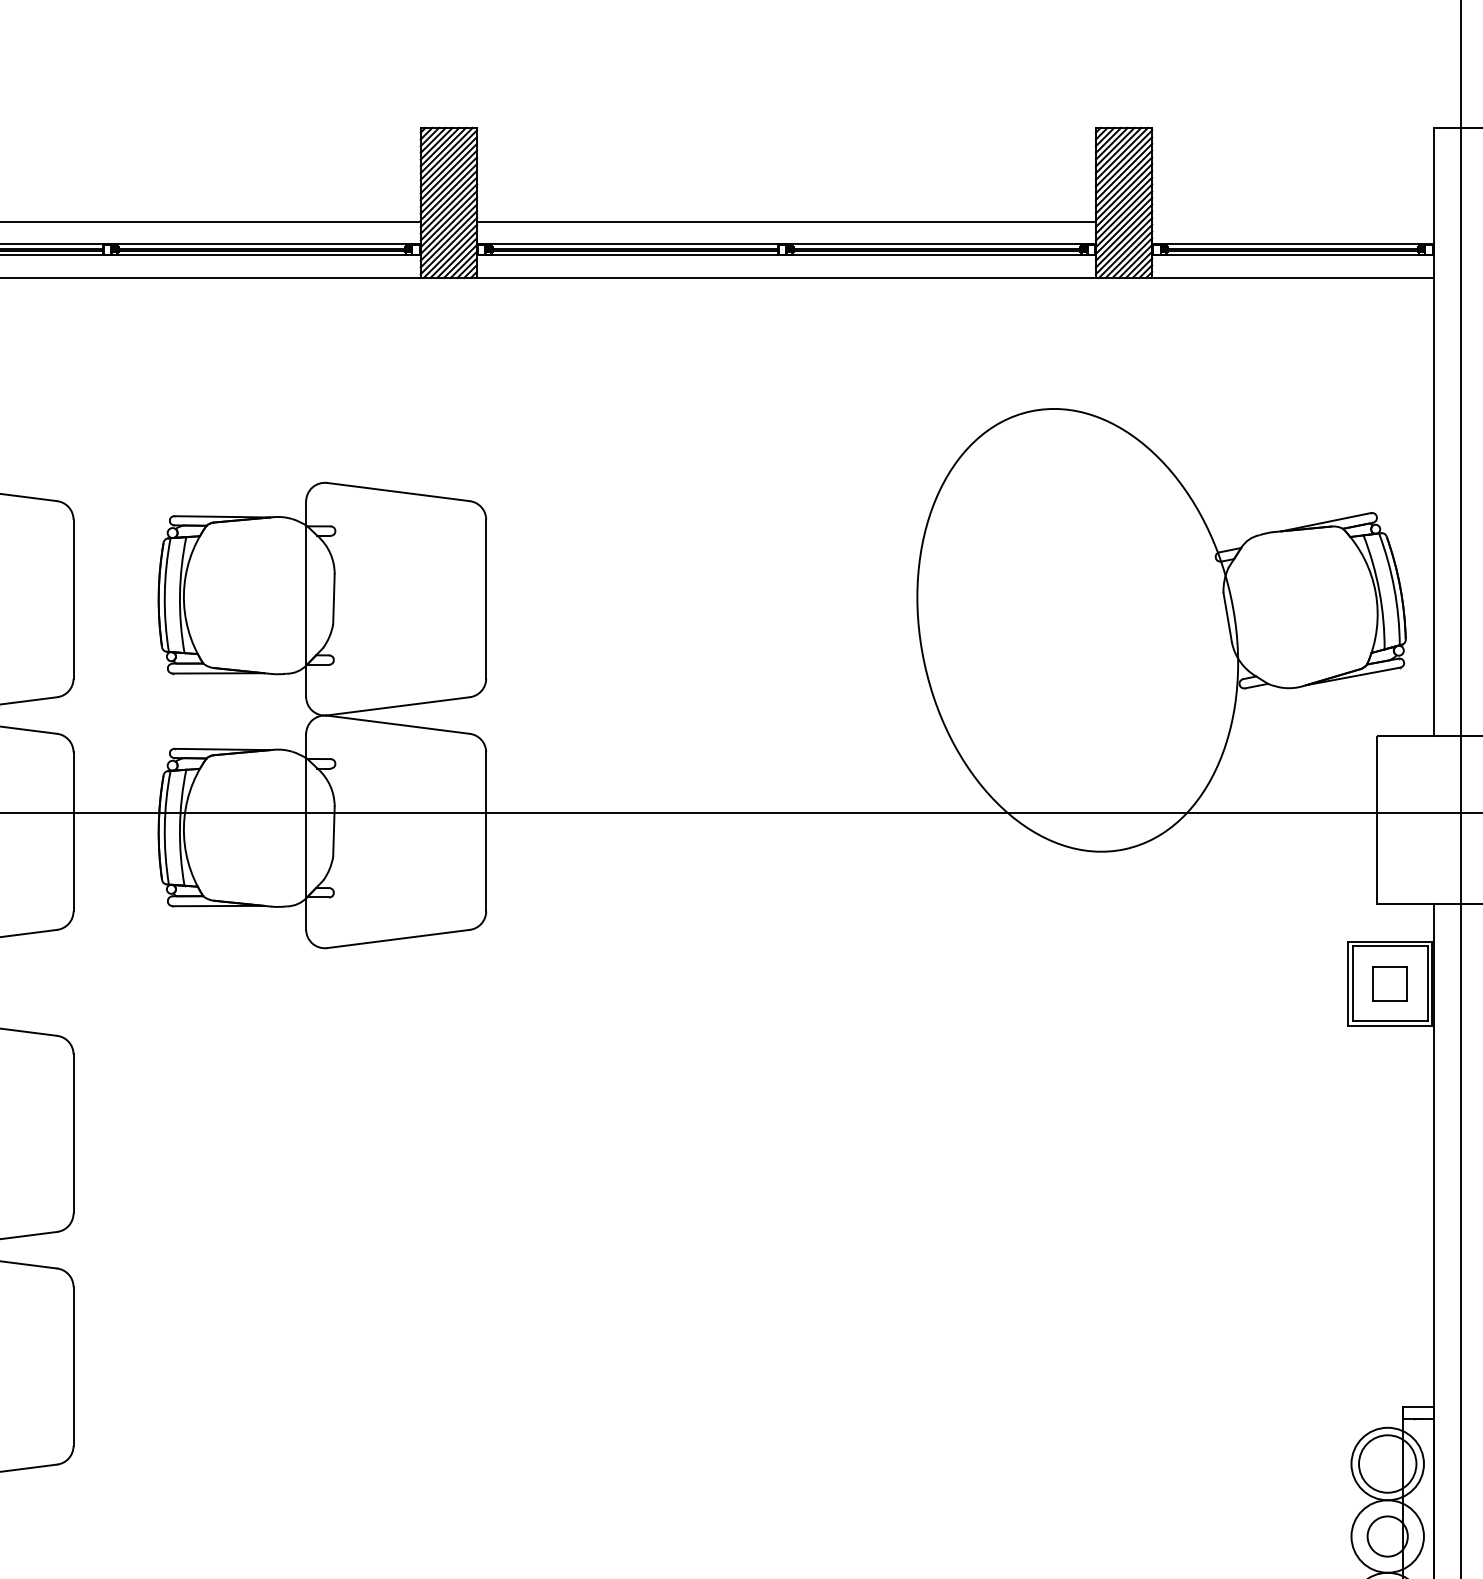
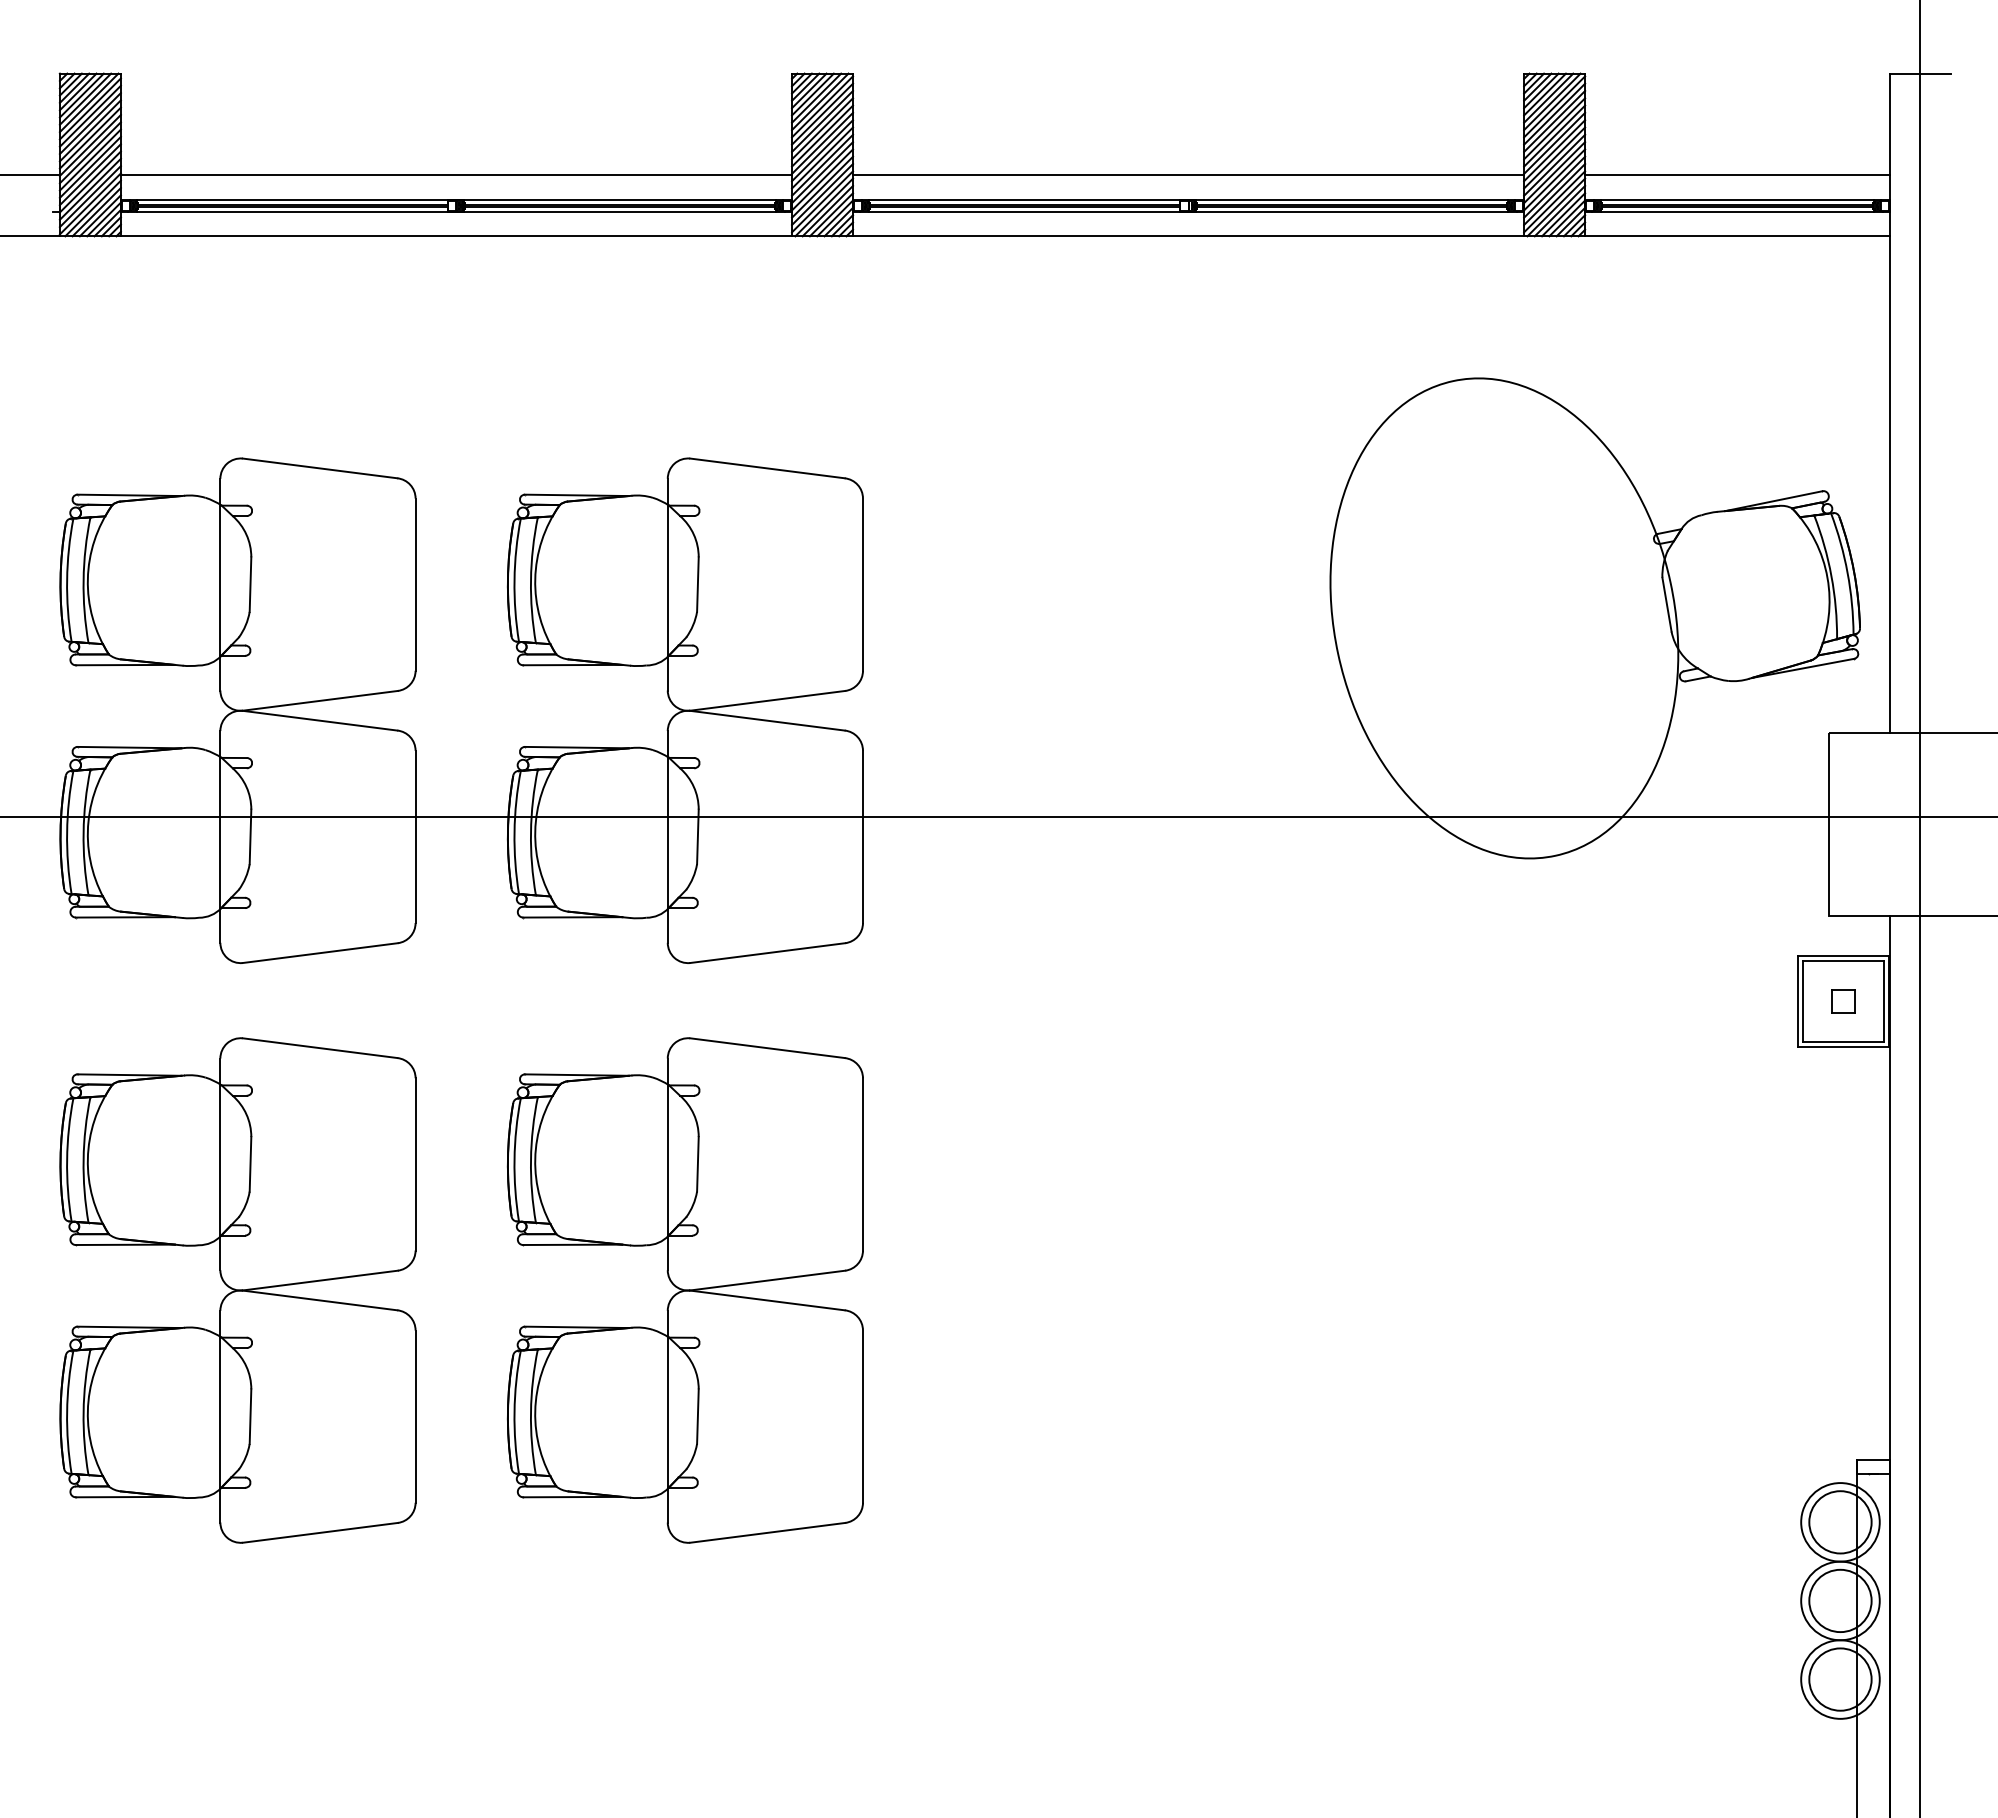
line: (1292, 221) -> (1737, 175), added
part: (1390, 983) -> (1843, 1001), size x0.62
part: (321, 1250) -> (684, 1290), added
circle: (1387, 1536) -> (1840, 1600), size x1.43

